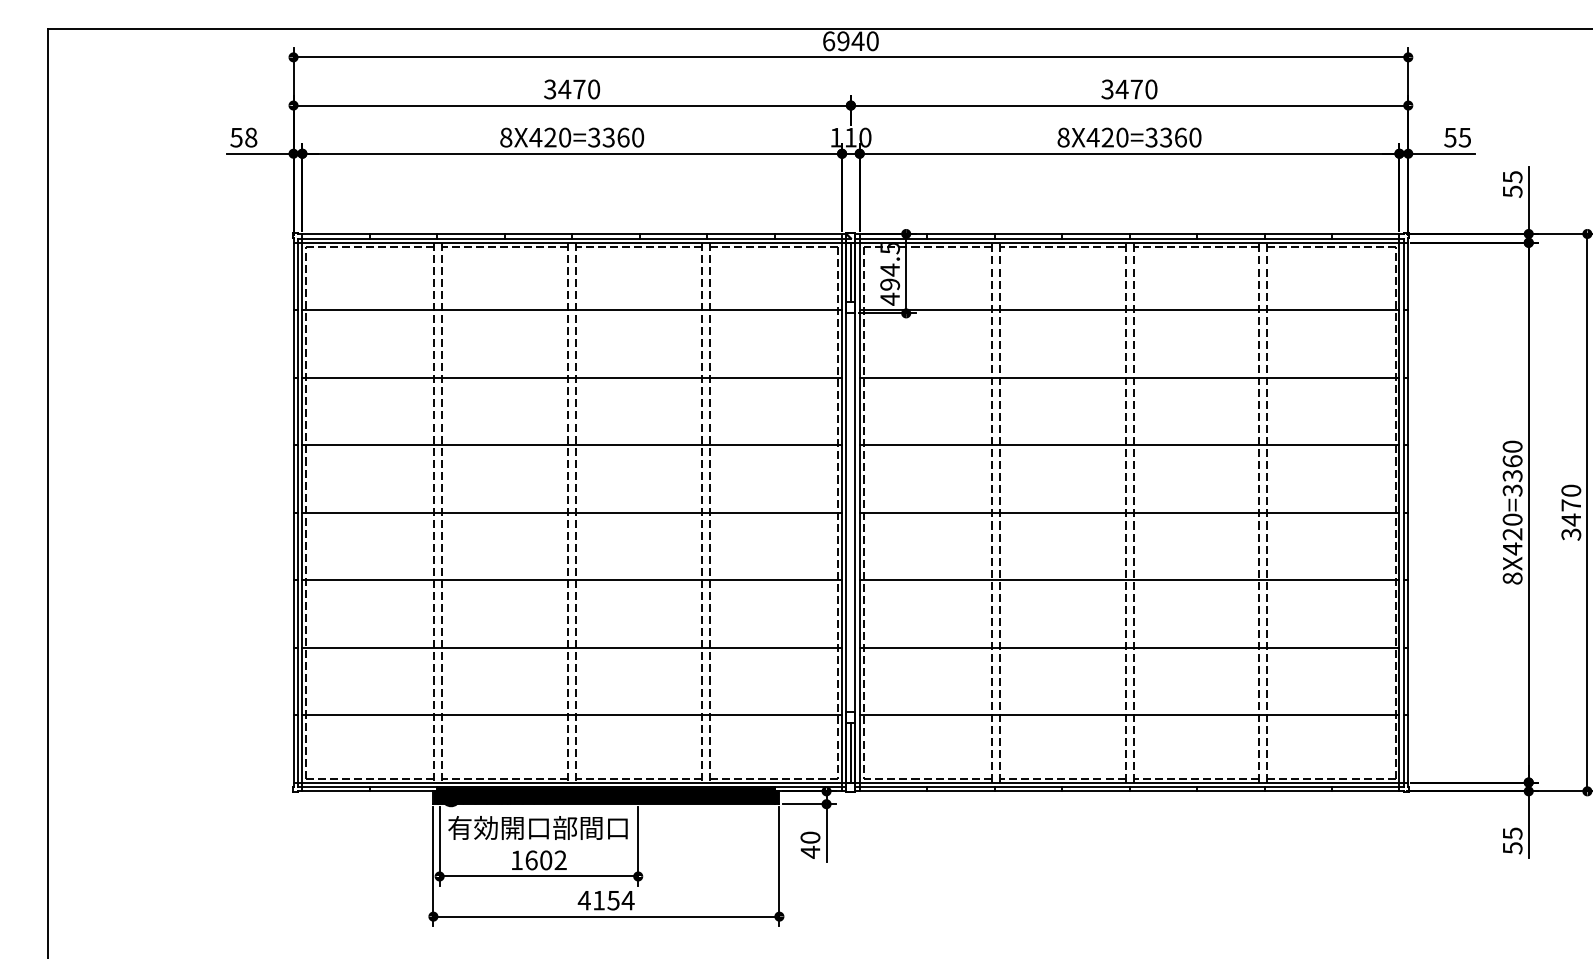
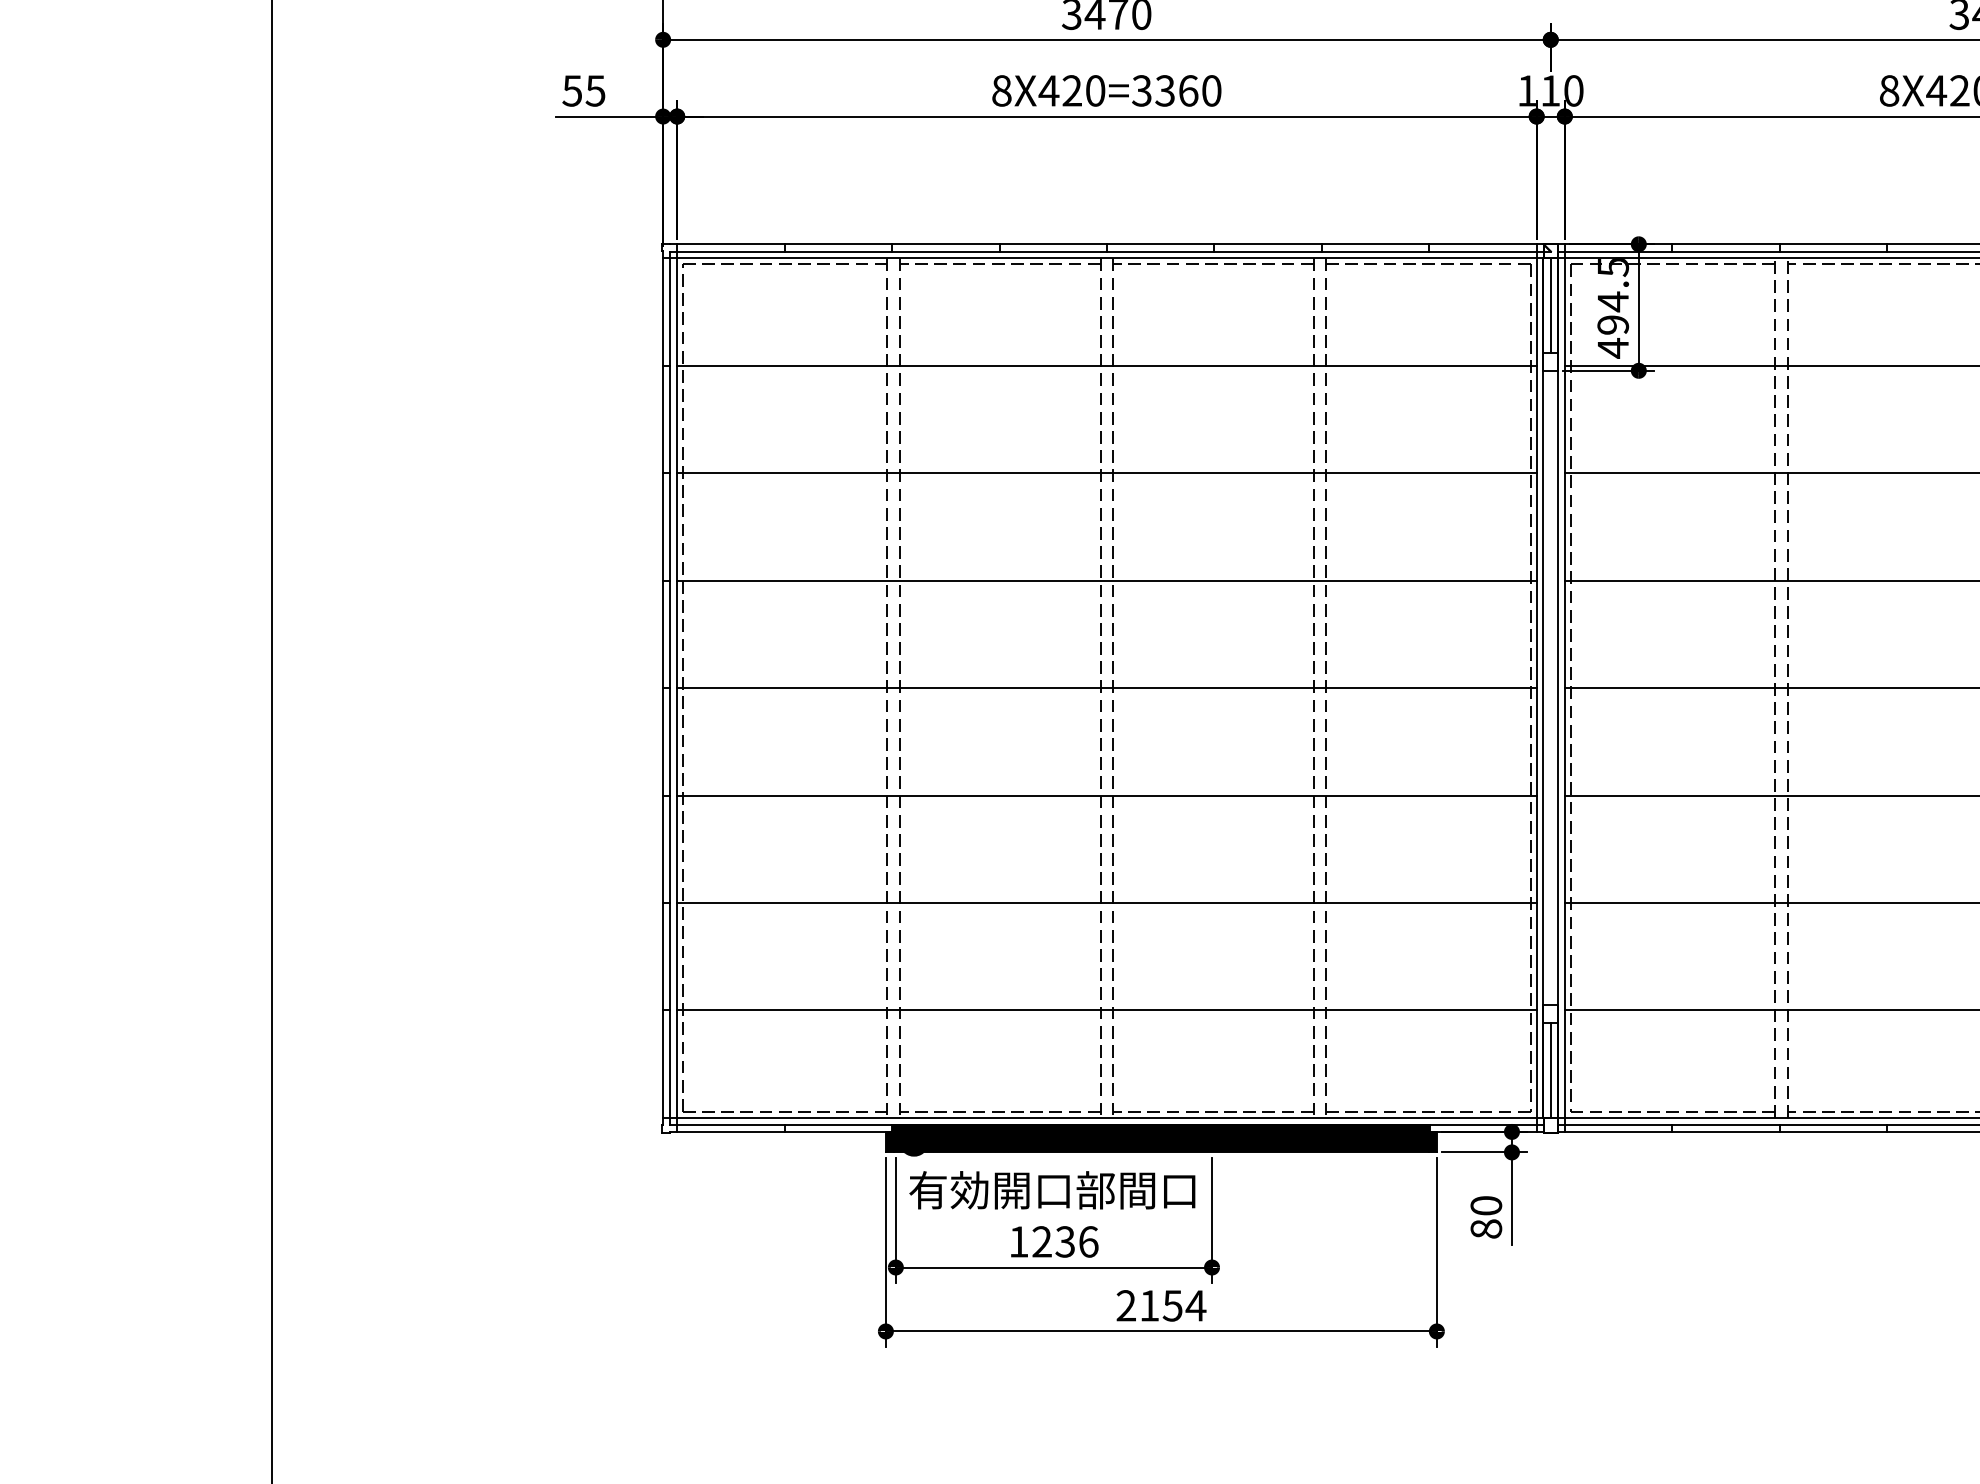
text: (251, 137) -> (596, 90), 58 -> 55
text: (810, 851) -> (1486, 1227), 40 -> 80
text: (545, 860) -> (1064, 1242), 1602 -> 1236
text: (583, 900) -> (1124, 1305), 4154 -> 2154

